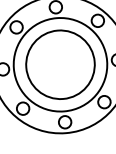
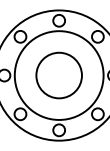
circle: (59, 64) -> (58, 75), size x0.7

